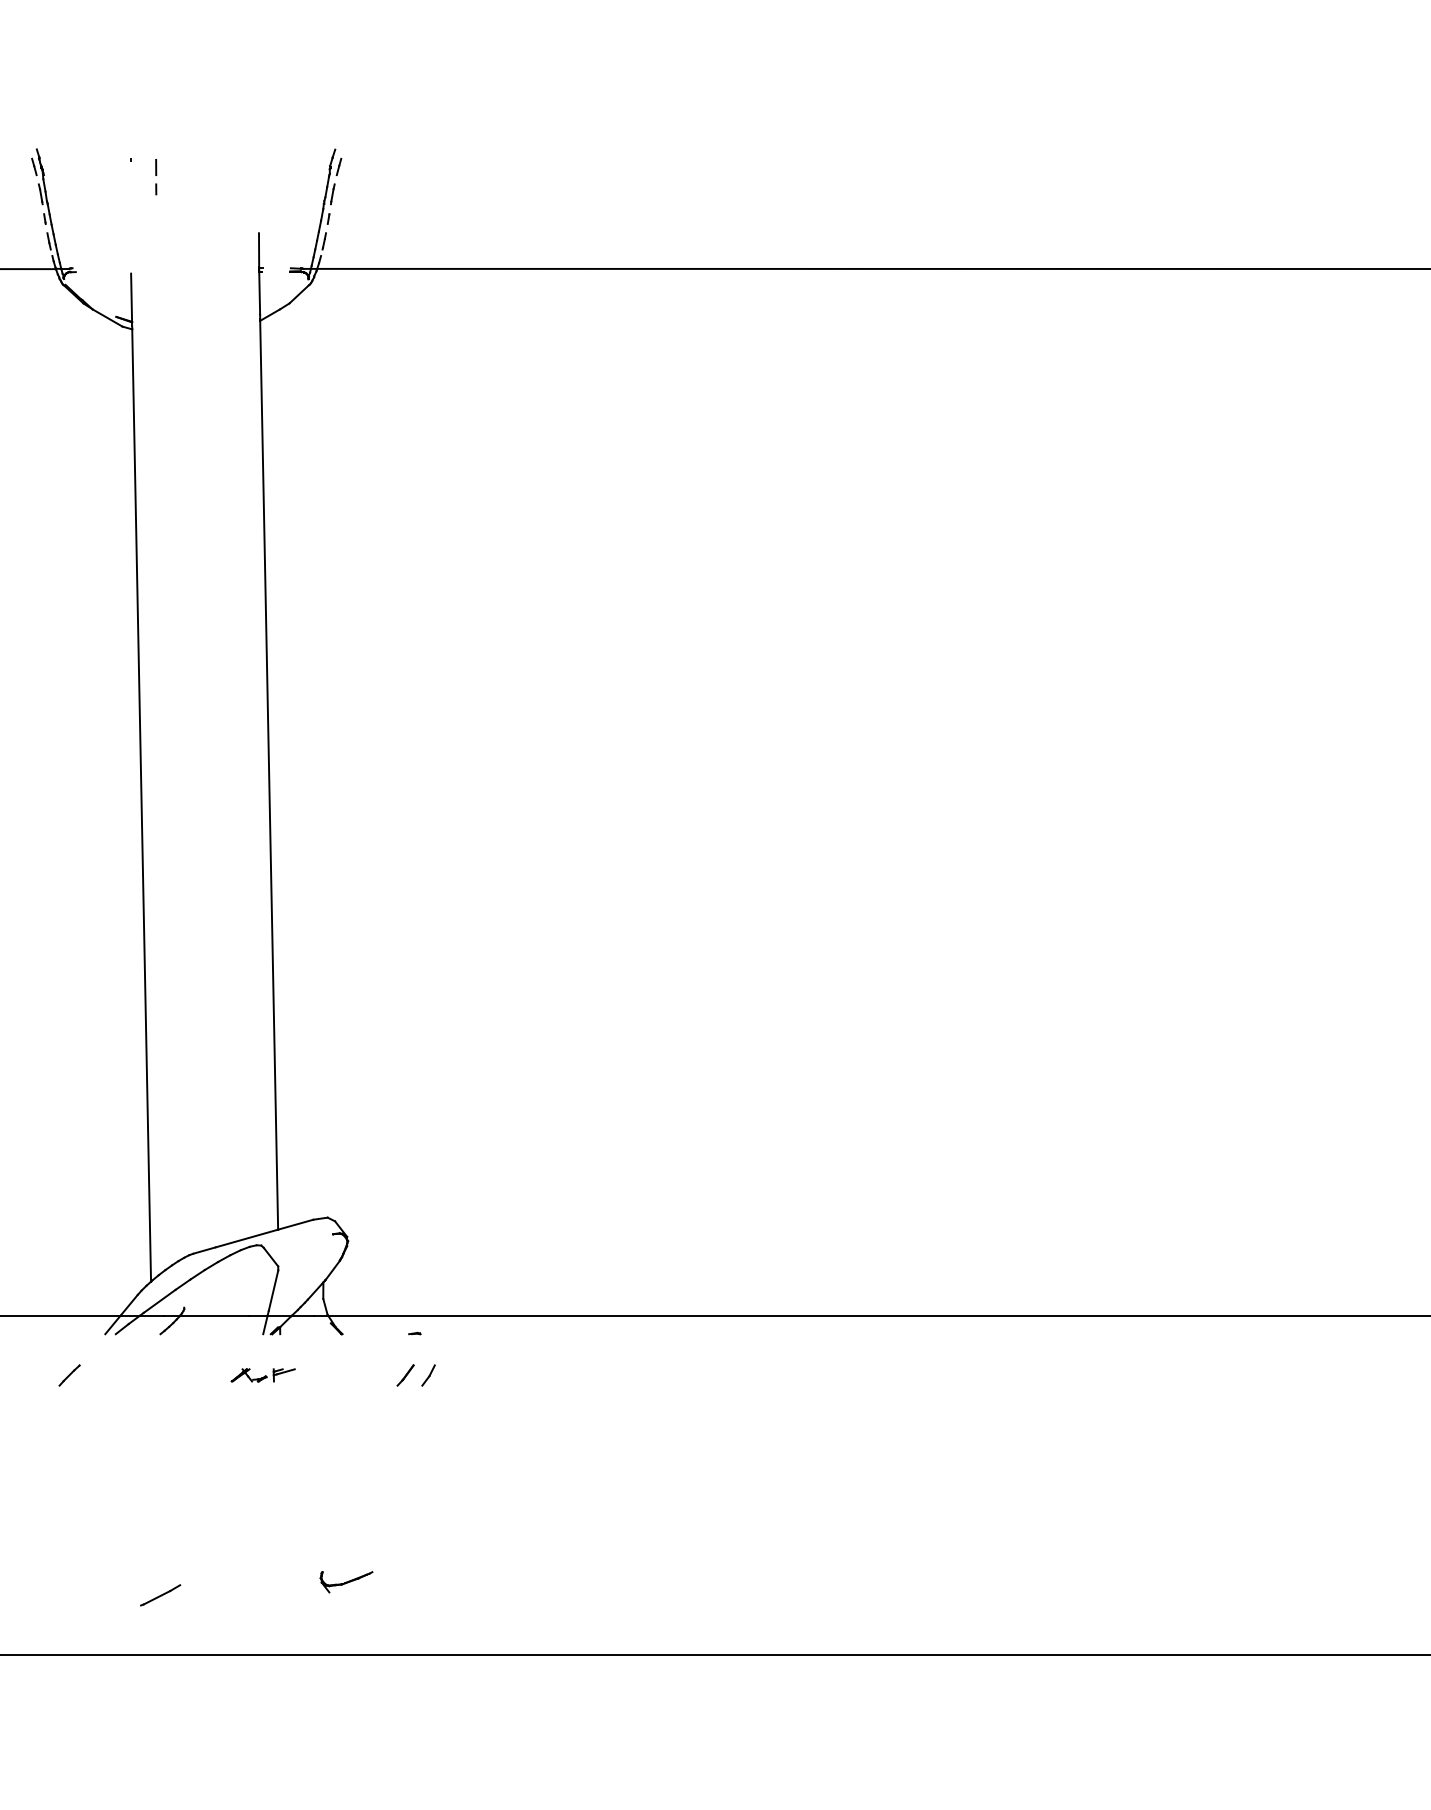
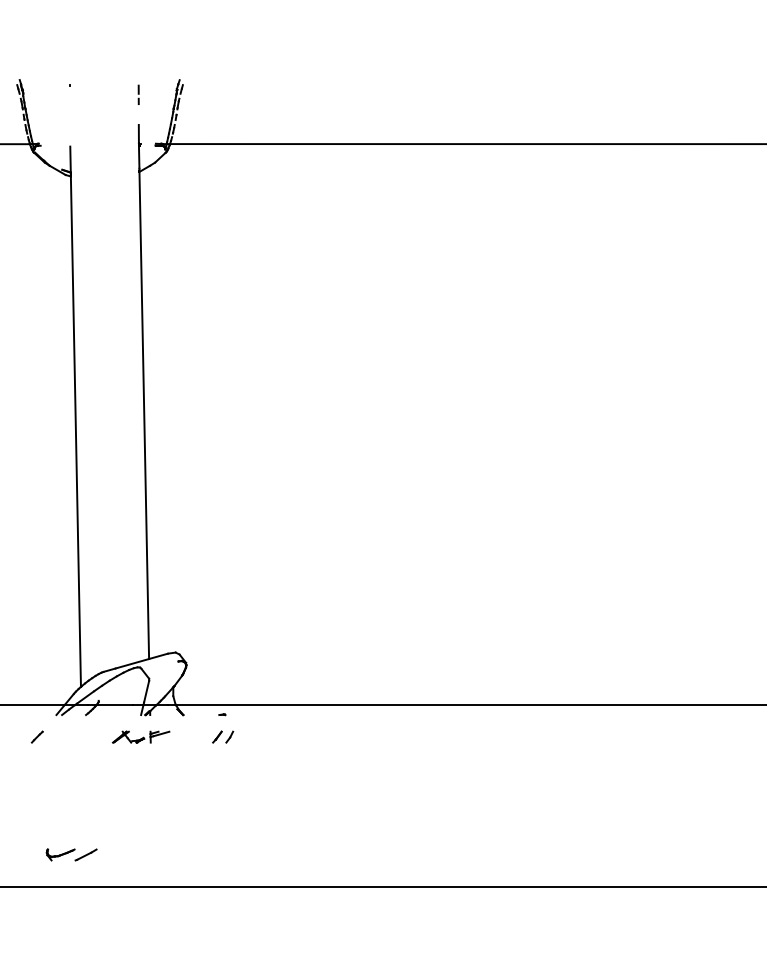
line: (155, 176) -> (138, 94), moved
part: (262, 1374) -> (140, 736), size x1.67
part: (346, 1581) -> (60, 854), moved

